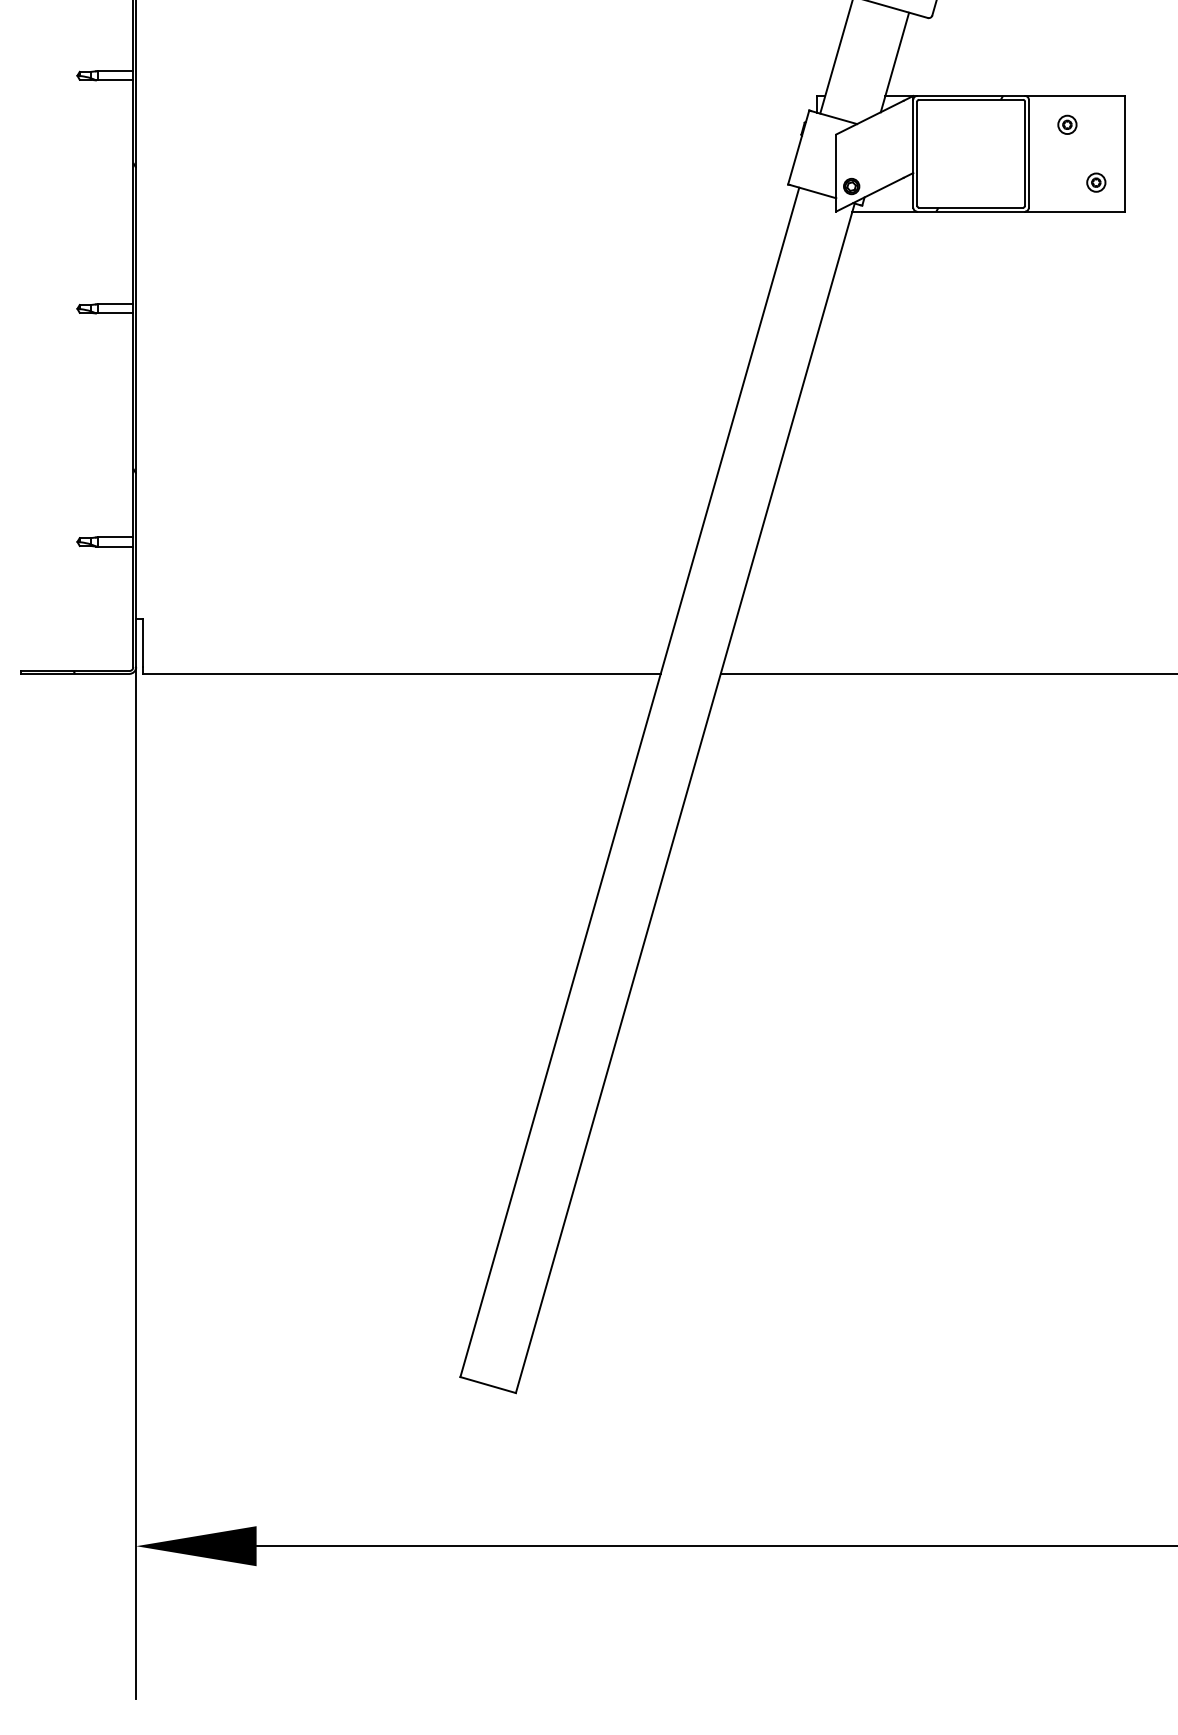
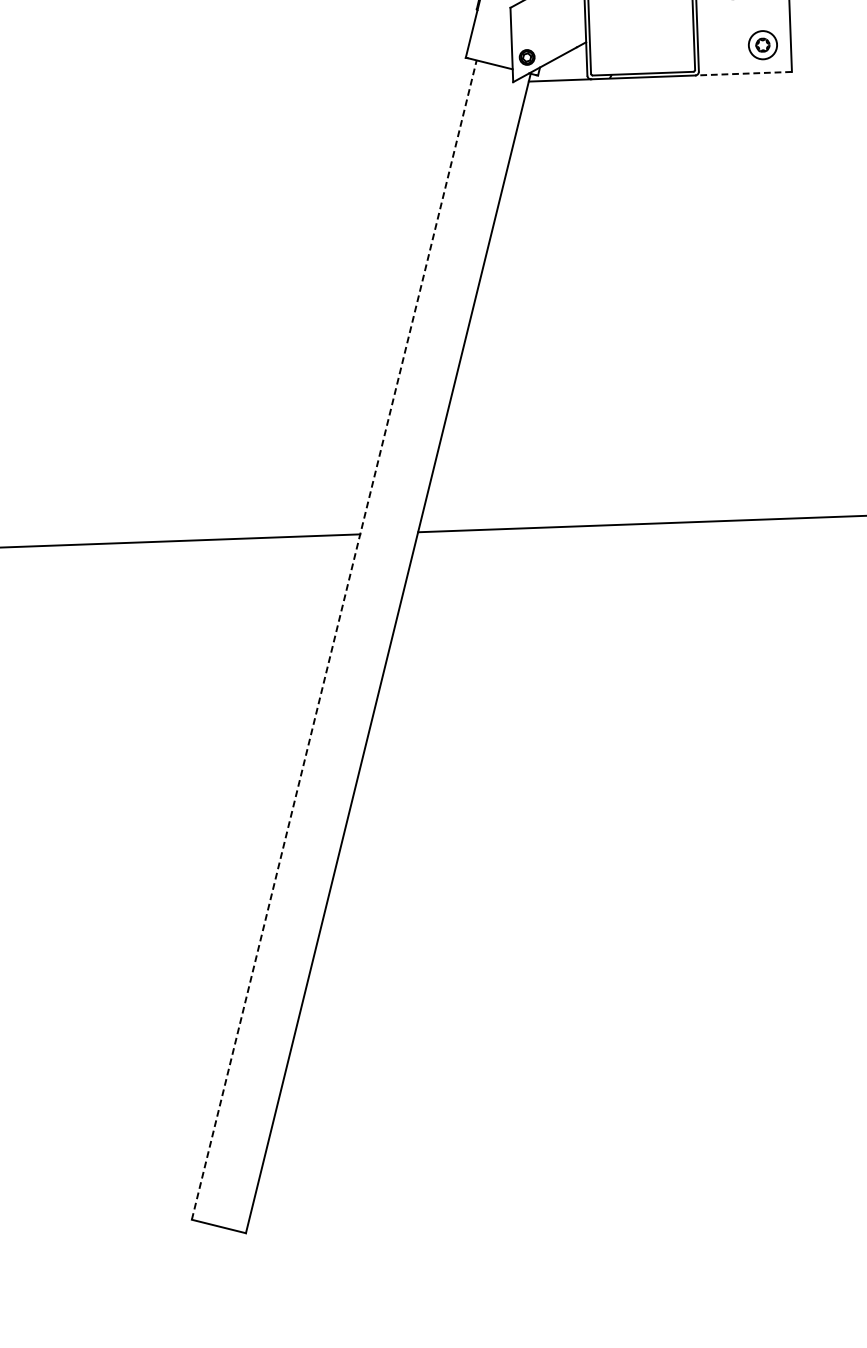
part: (1096, 182) -> (763, 44), size x1.6
line: (1074, 211) -> (743, 73), solid -> dashed
line: (629, 781) -> (333, 639), solid -> dashed

